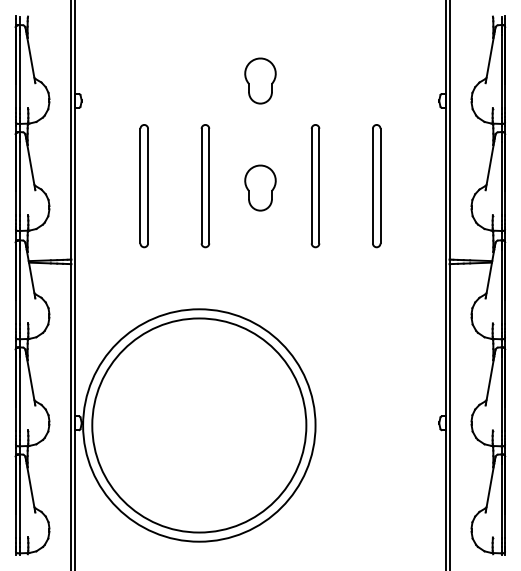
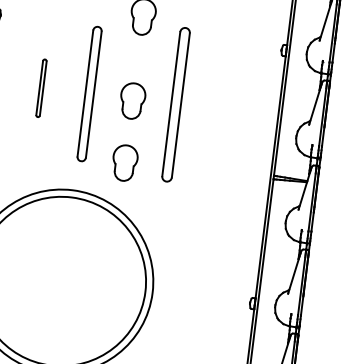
part: (143, 186) -> (40, 88), size x0.6
part: (205, 186) -> (89, 94), size x1.4
part: (315, 186) -> (175, 105), size x1.6
part: (376, 186) -> (223, 111), removed
part: (260, 266) -> (124, 162), added

